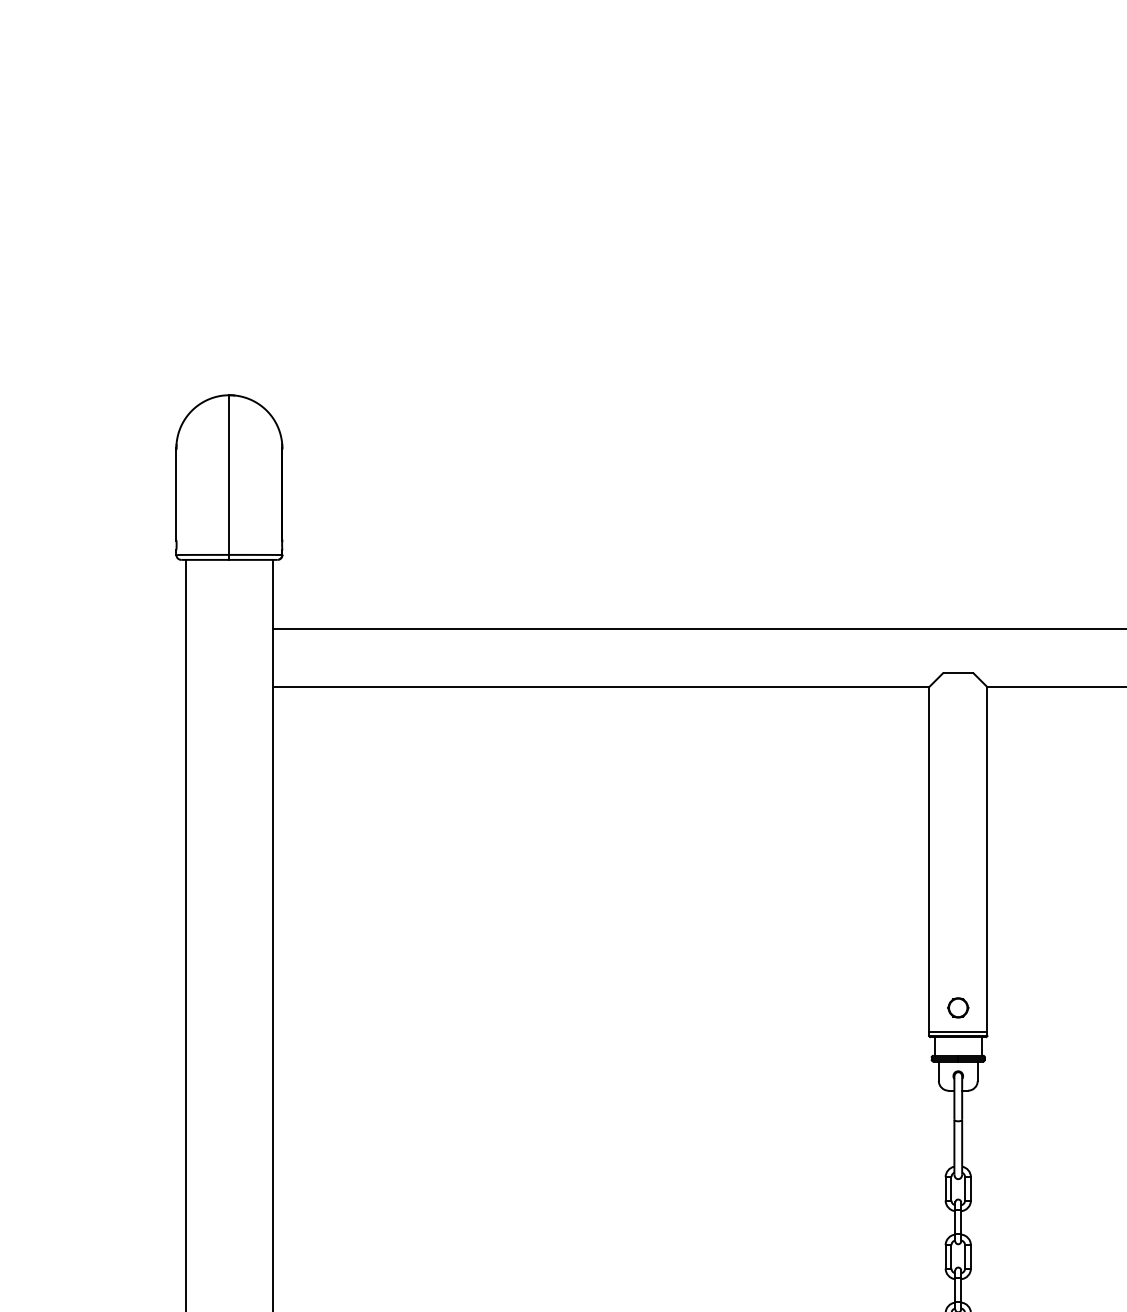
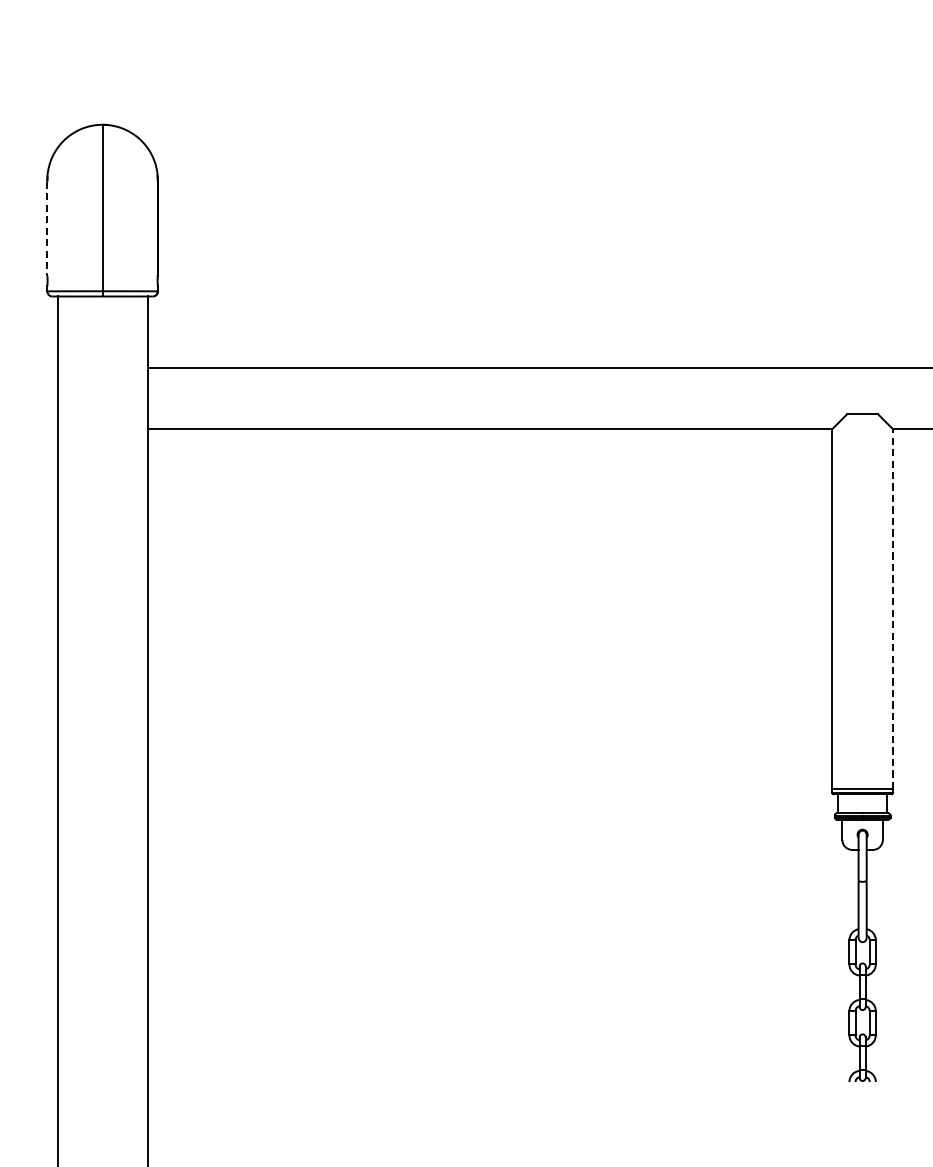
line: (176, 495) -> (47, 229), solid -> dashed
line: (987, 859) -> (893, 608), solid -> dashed
part: (958, 1007) -> (862, 763), removed

